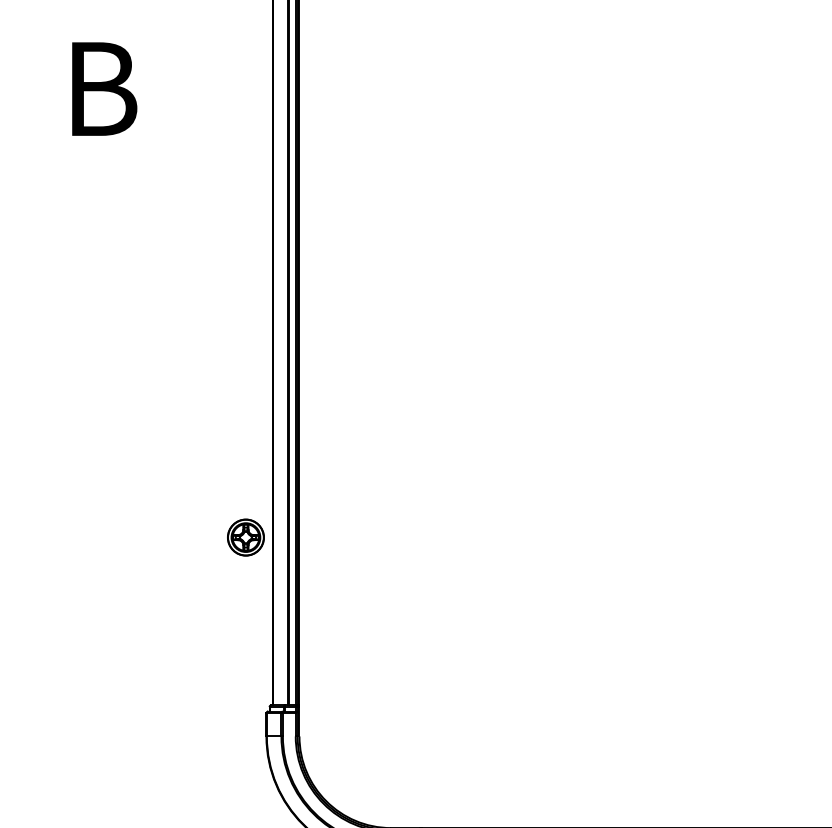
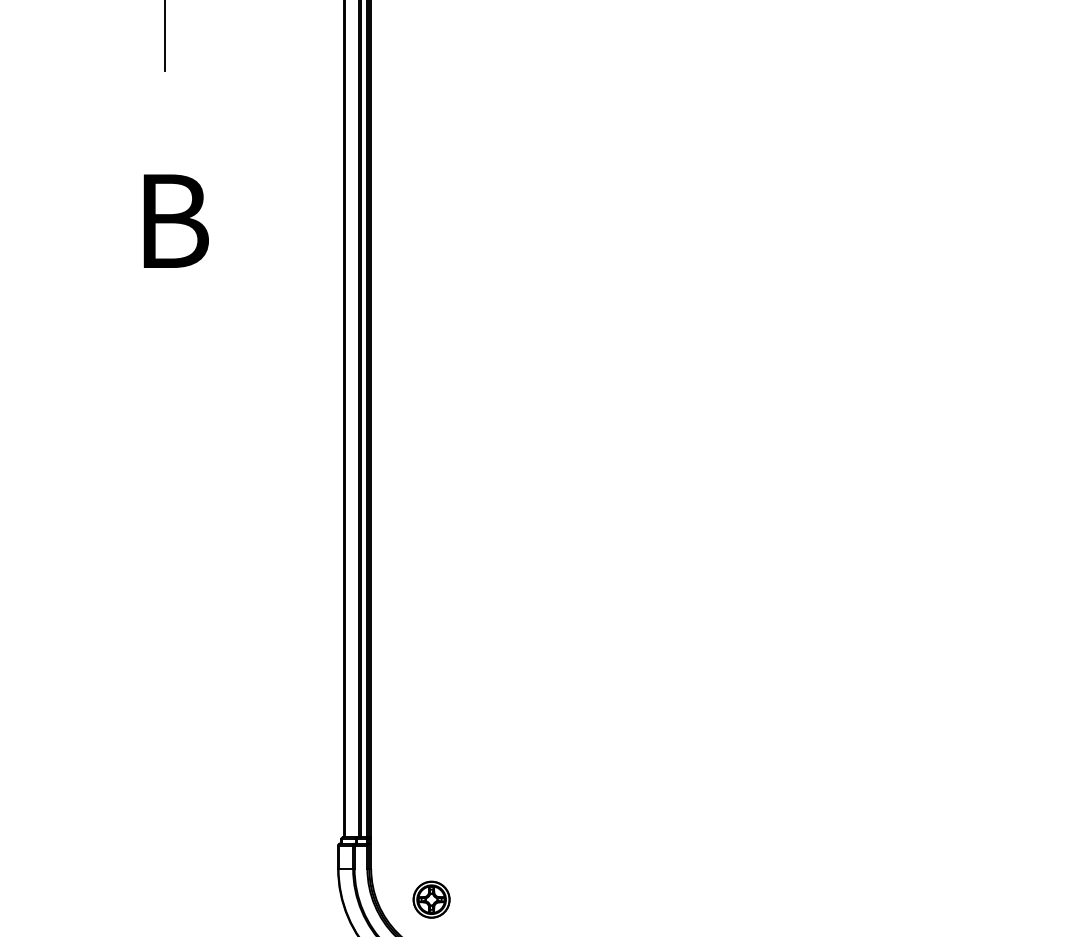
part: (245, 537) -> (431, 899), moved

